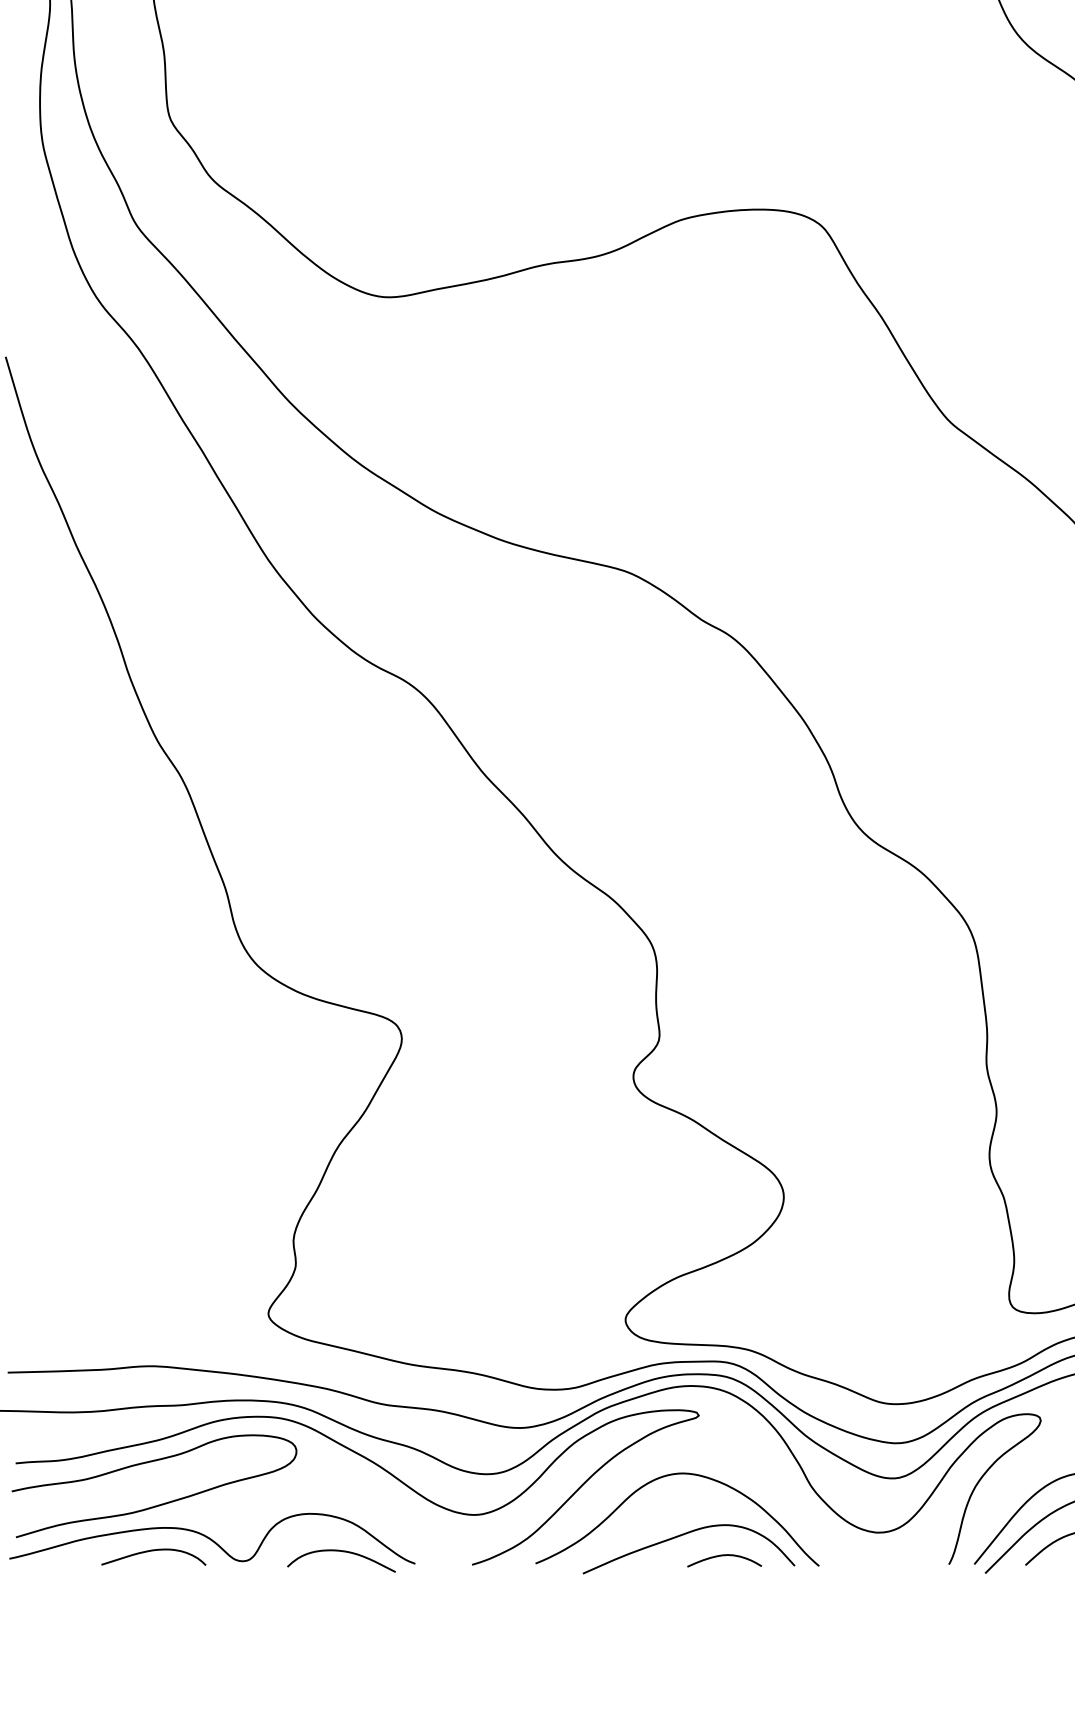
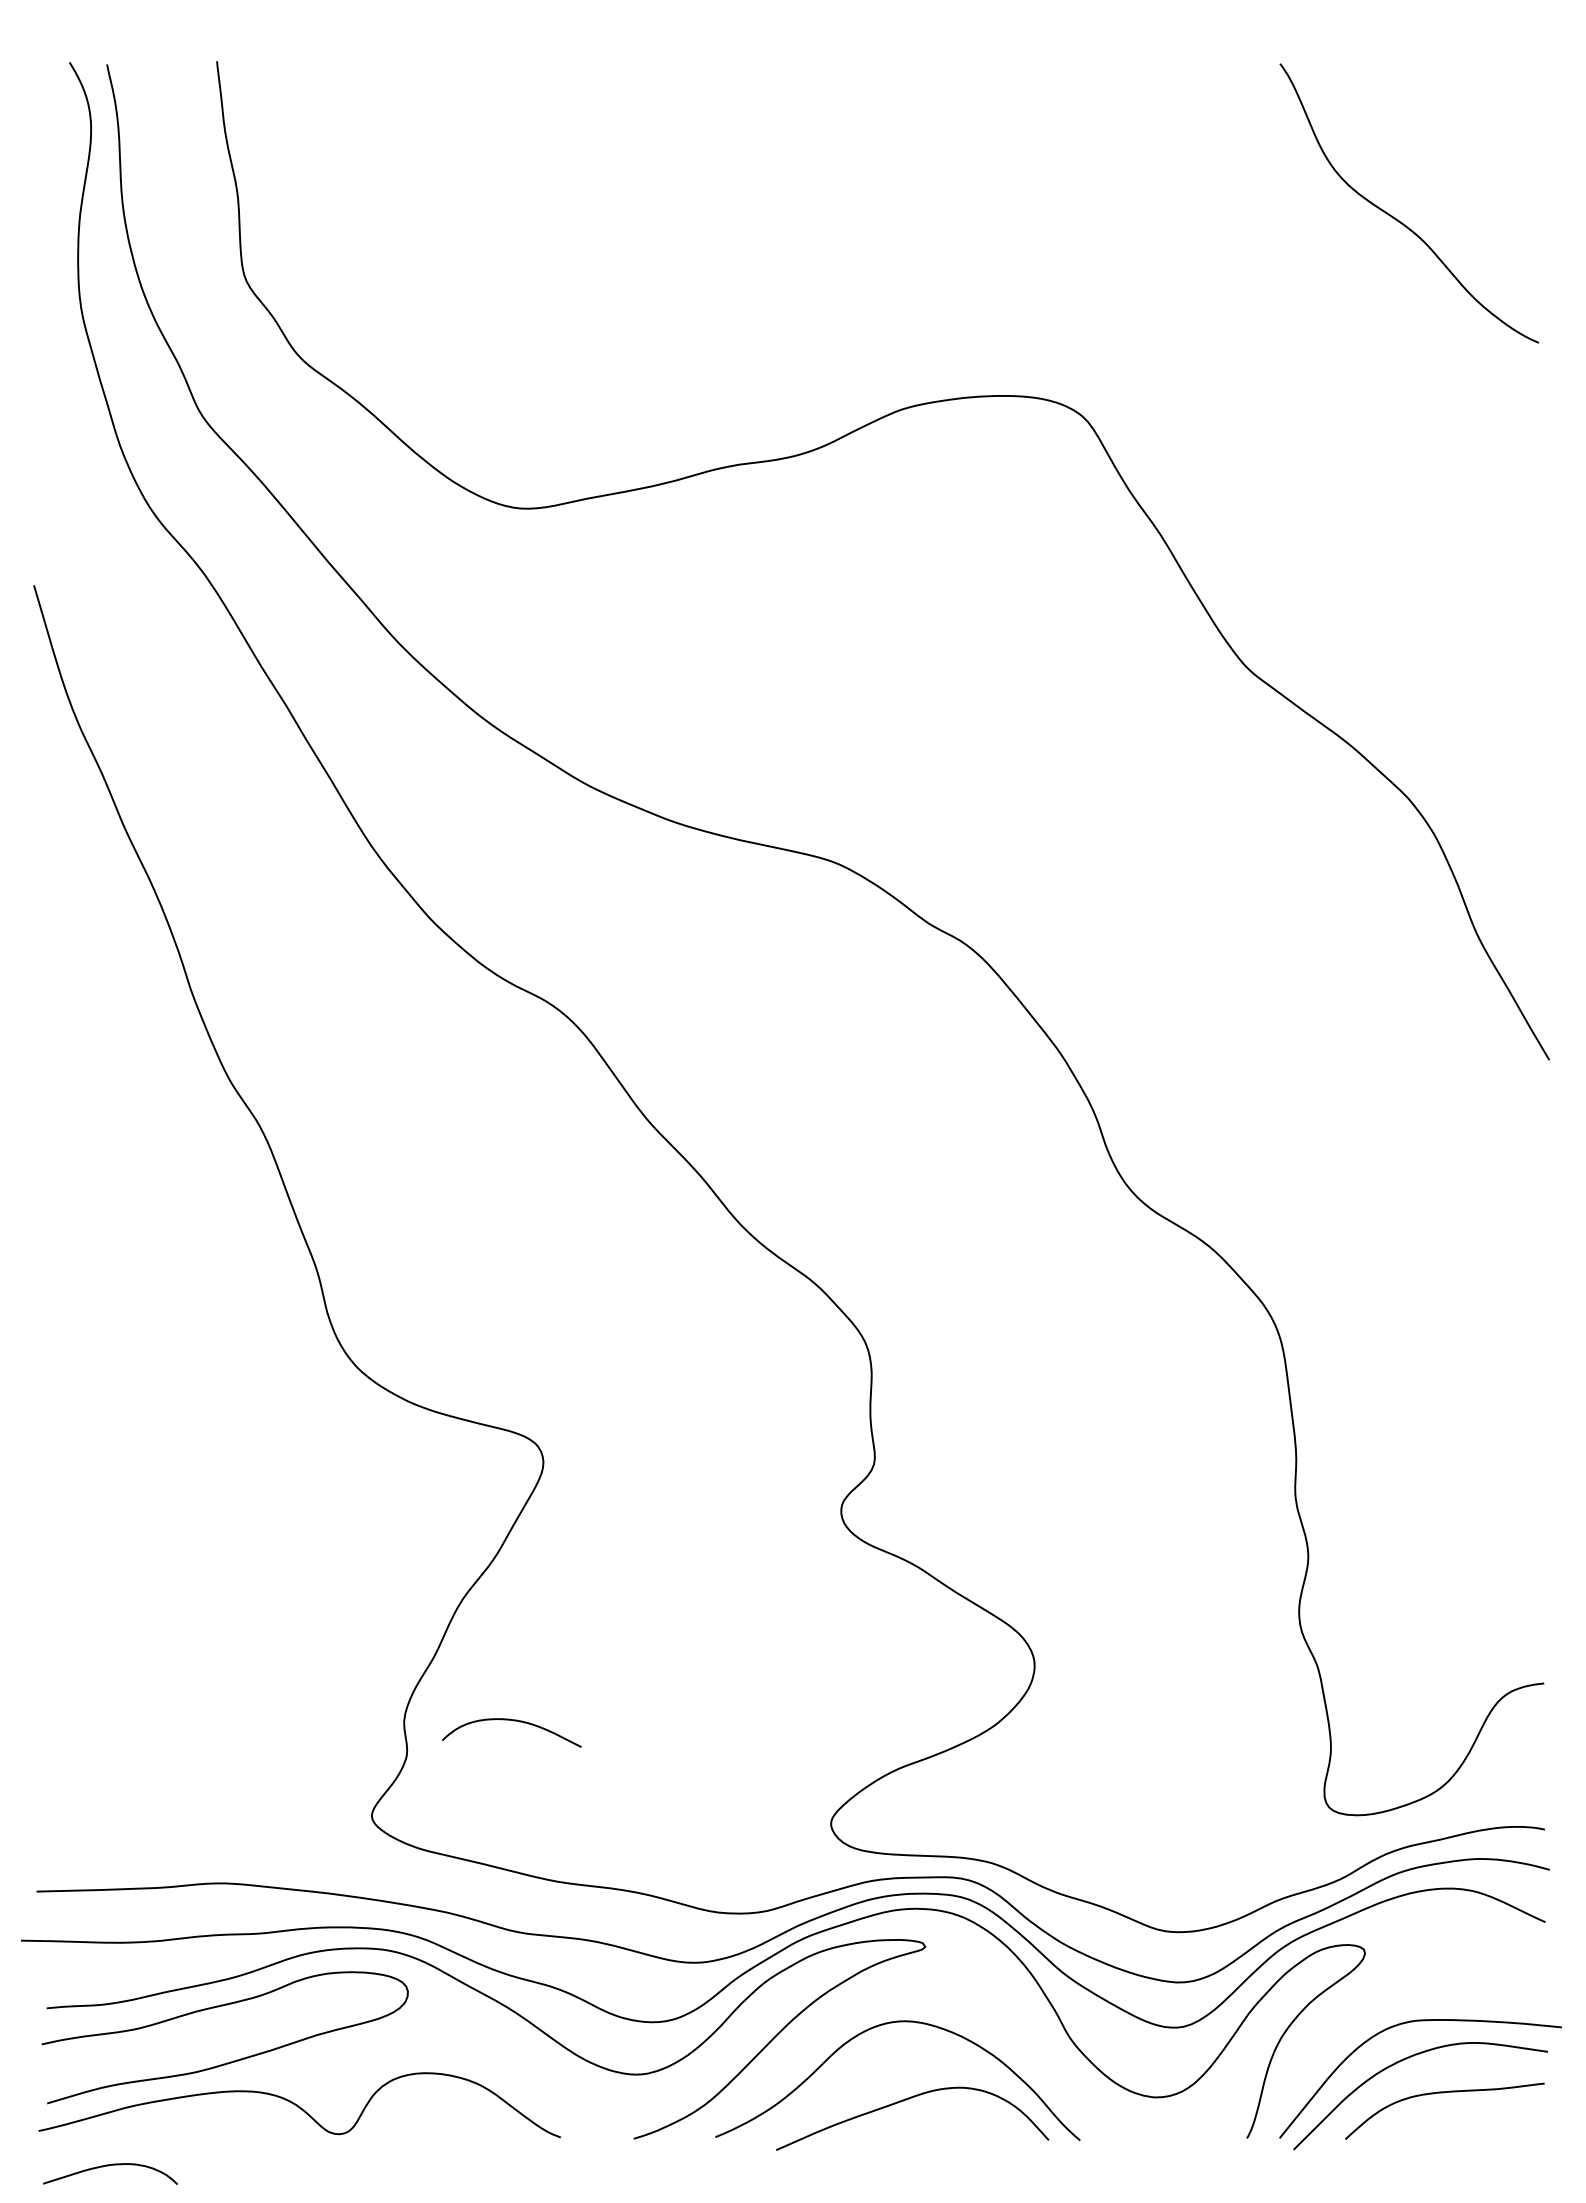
curve: (152, 1551) -> (108, 2166), moved
curve: (342, 1552) -> (513, 1721), moved
curve: (724, 1556) -> (958, 2127), removed

